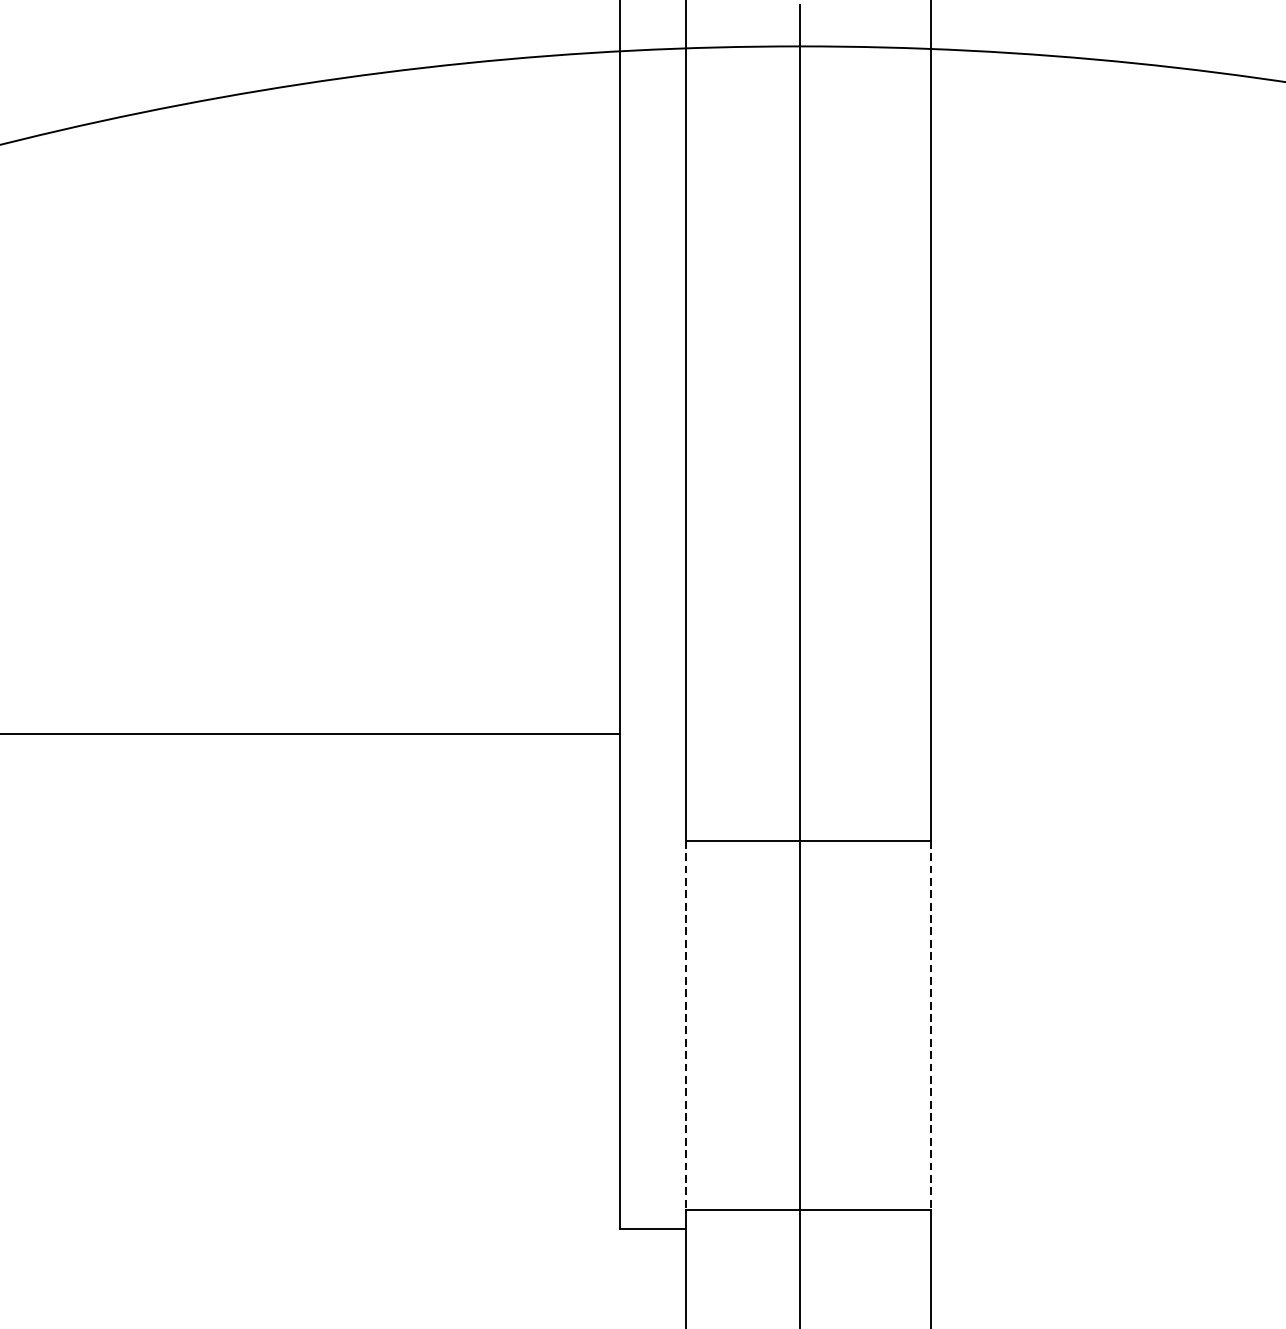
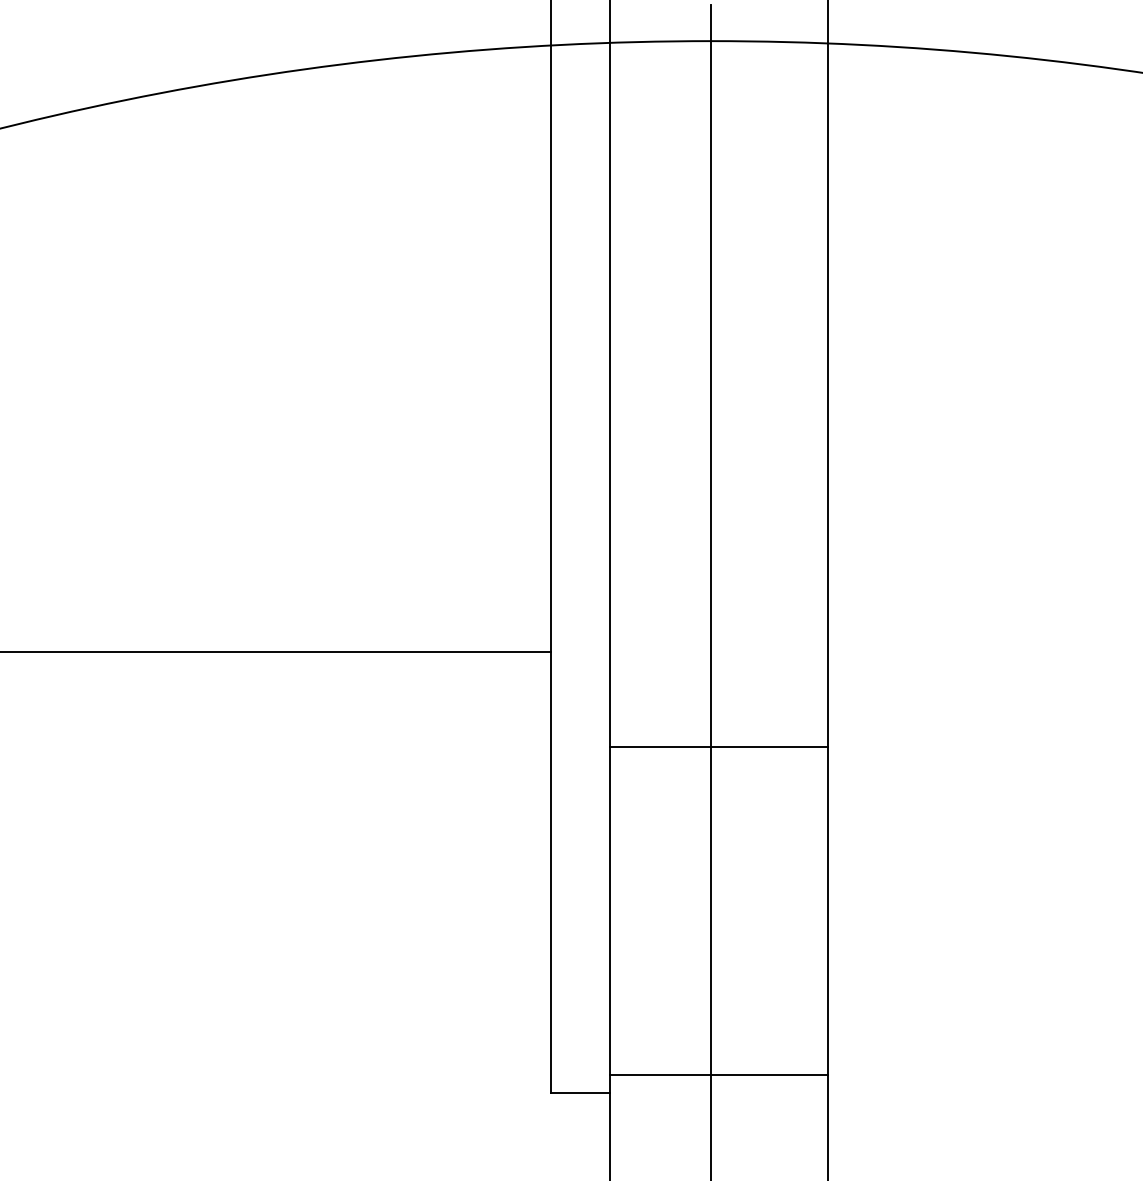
line: (685, 1025) -> (609, 911), dashed -> solid
line: (931, 1025) -> (827, 911), dashed -> solid

